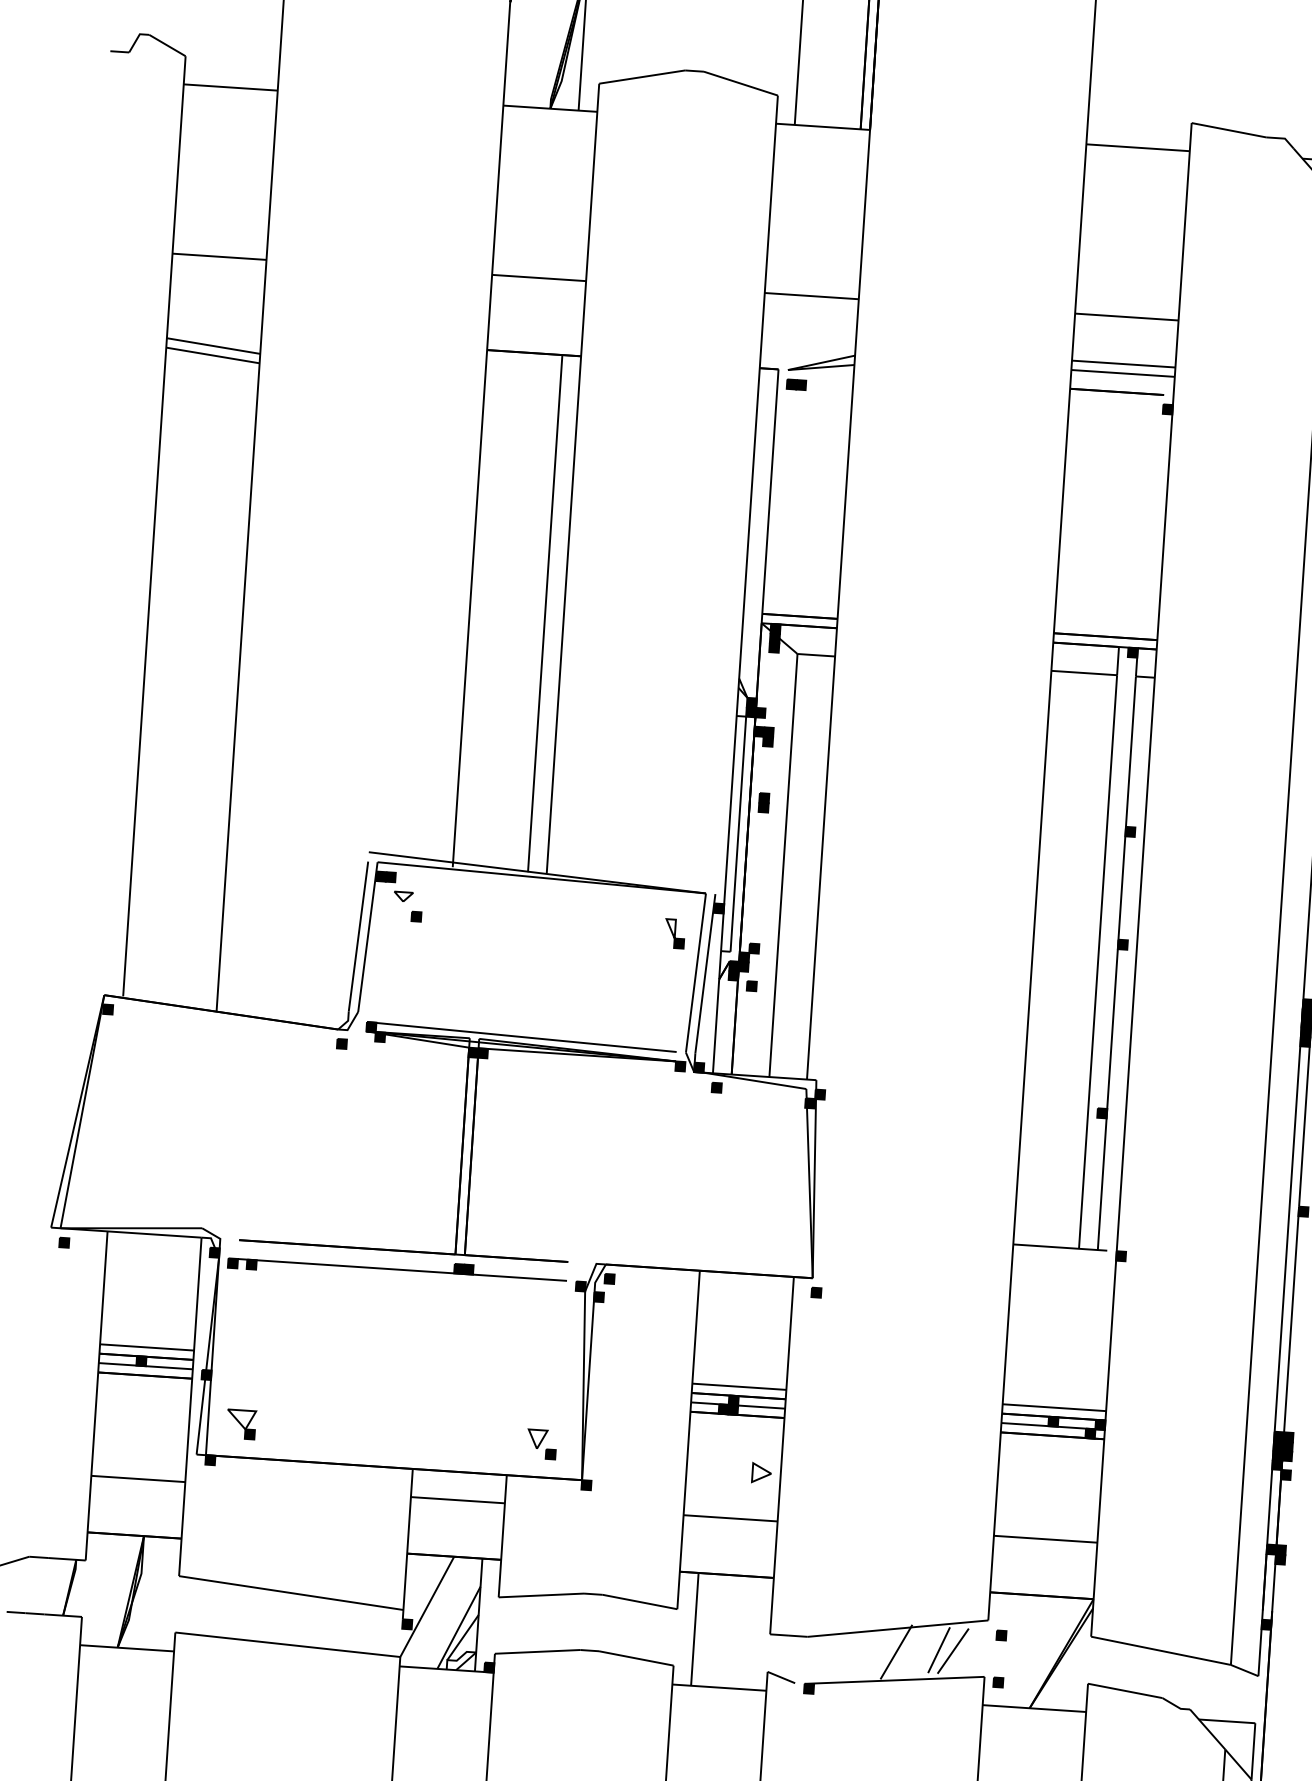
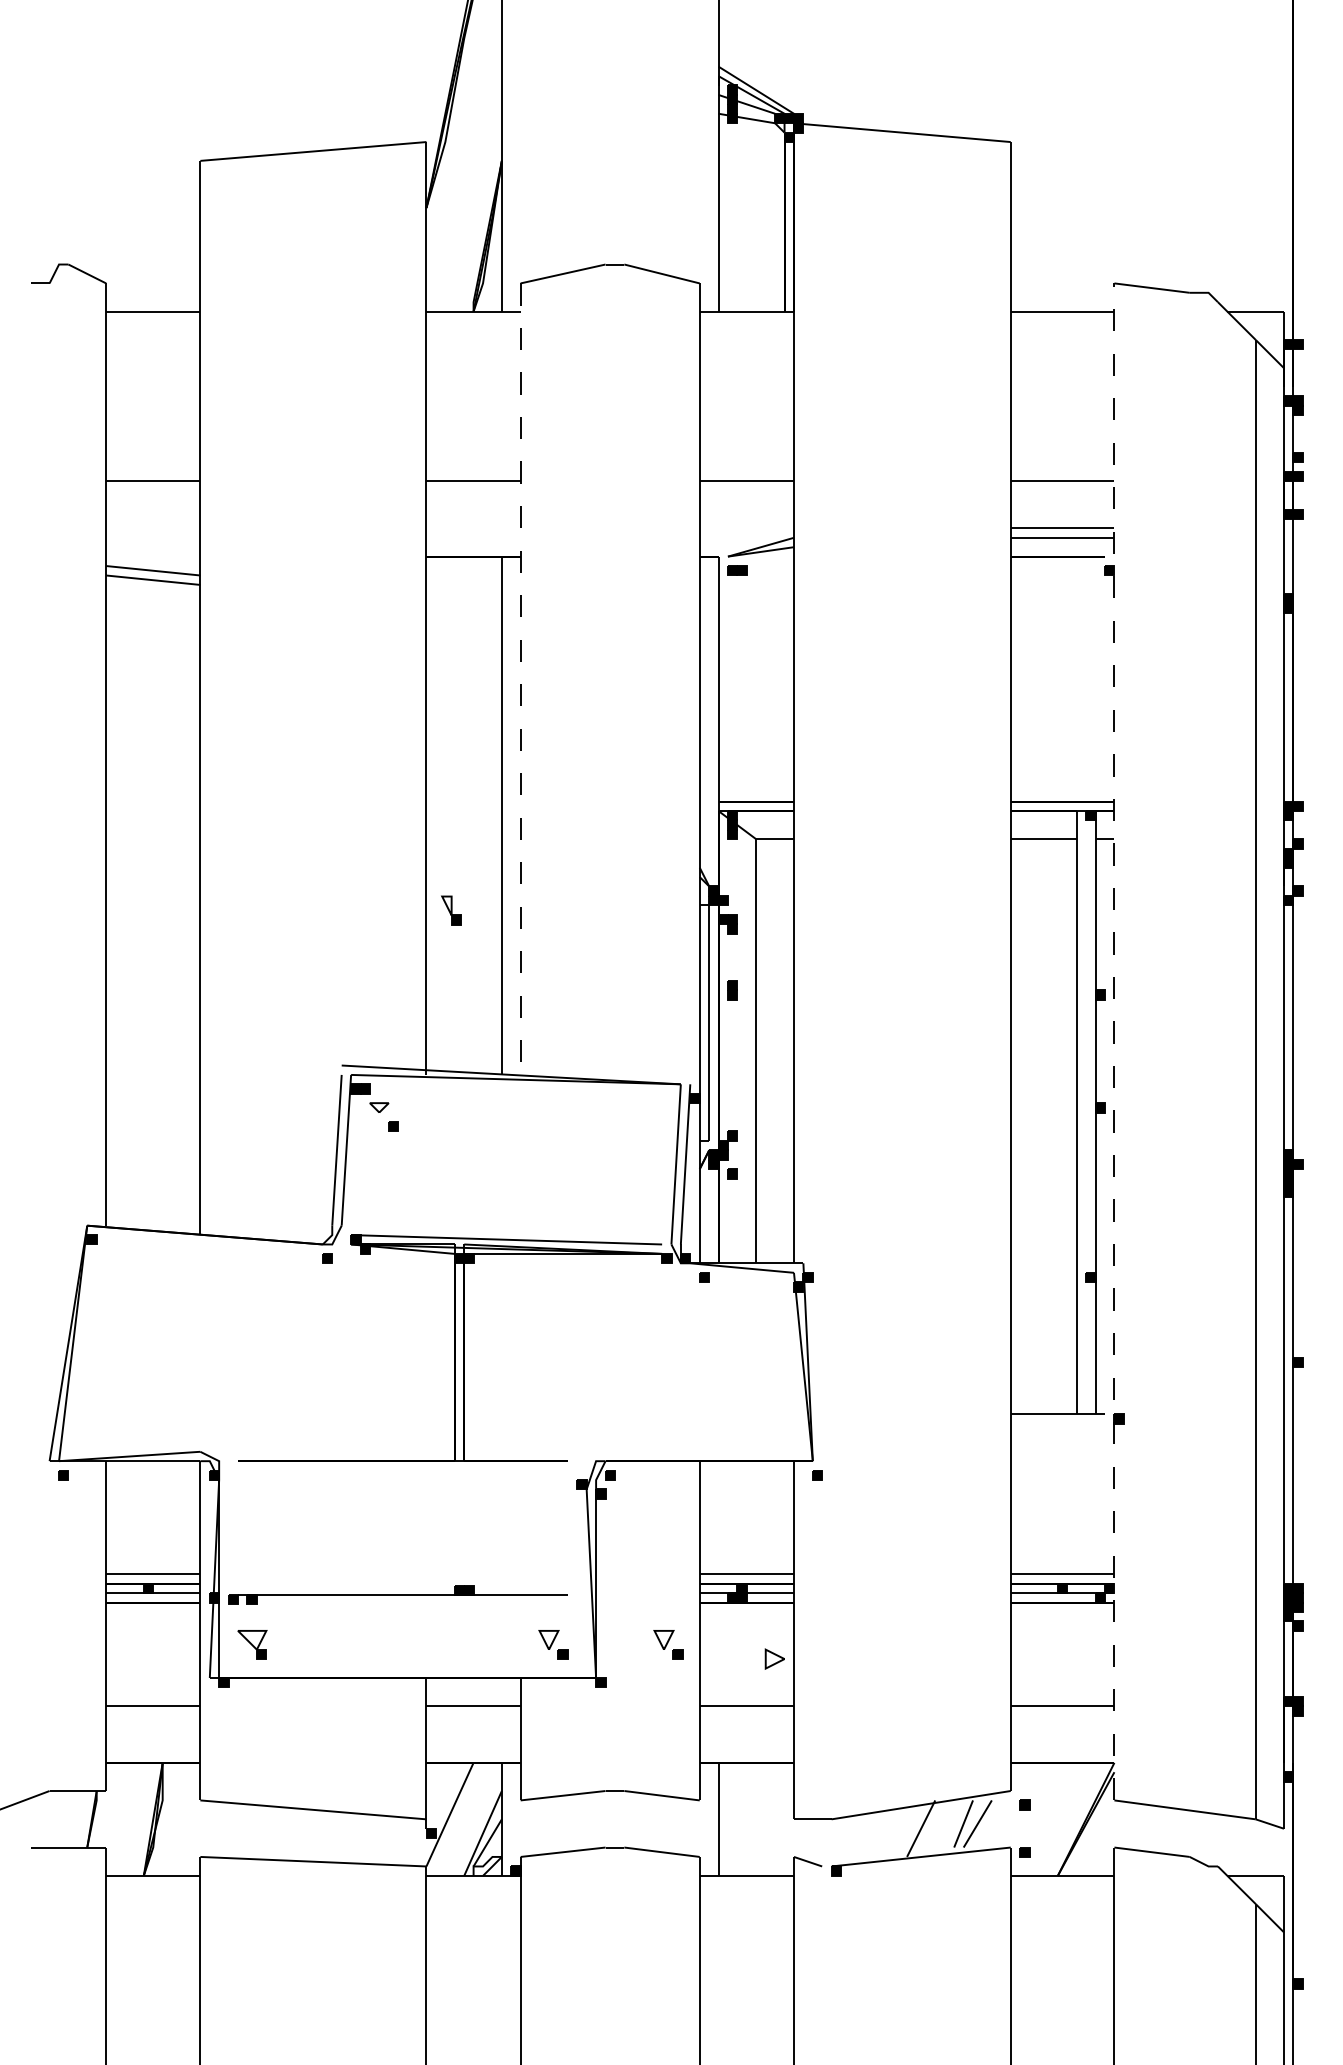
line: (572, 478) -> (520, 679), solid -> dashed
line: (1141, 879) -> (1114, 1041), solid -> dashed
part: (674, 933) -> (451, 910), moved
part: (397, 1268) -> (397, 1594), moved
part: (656, 1451) -> (668, 1644), added

